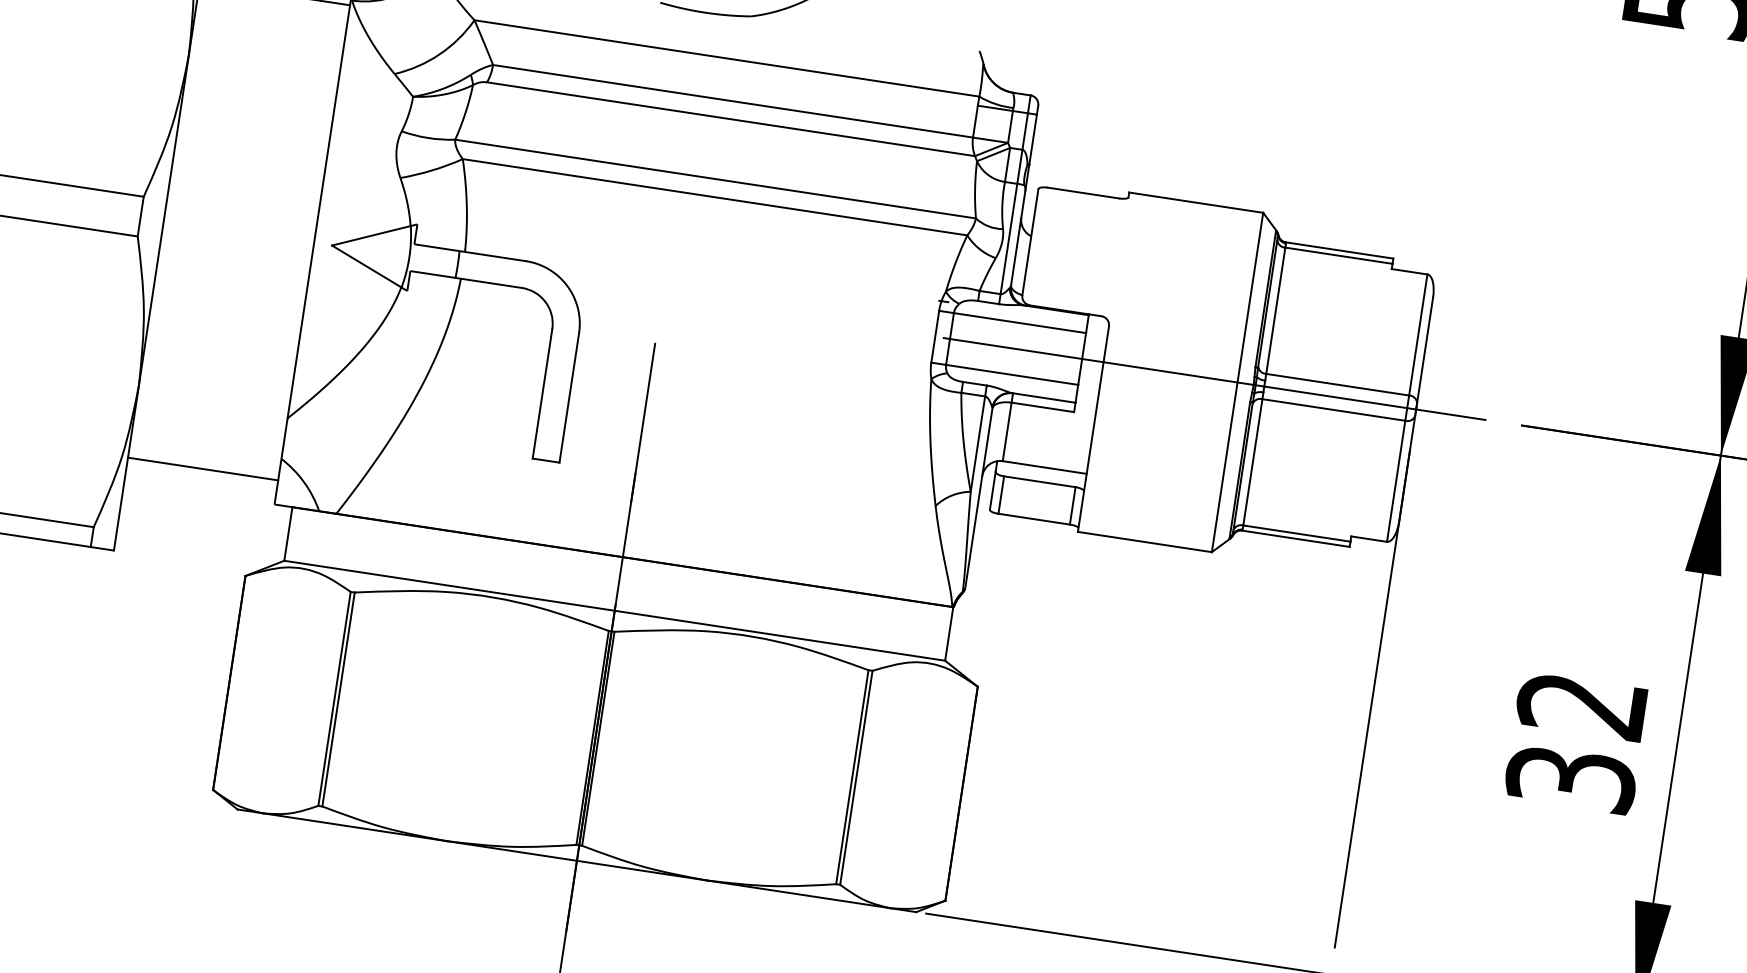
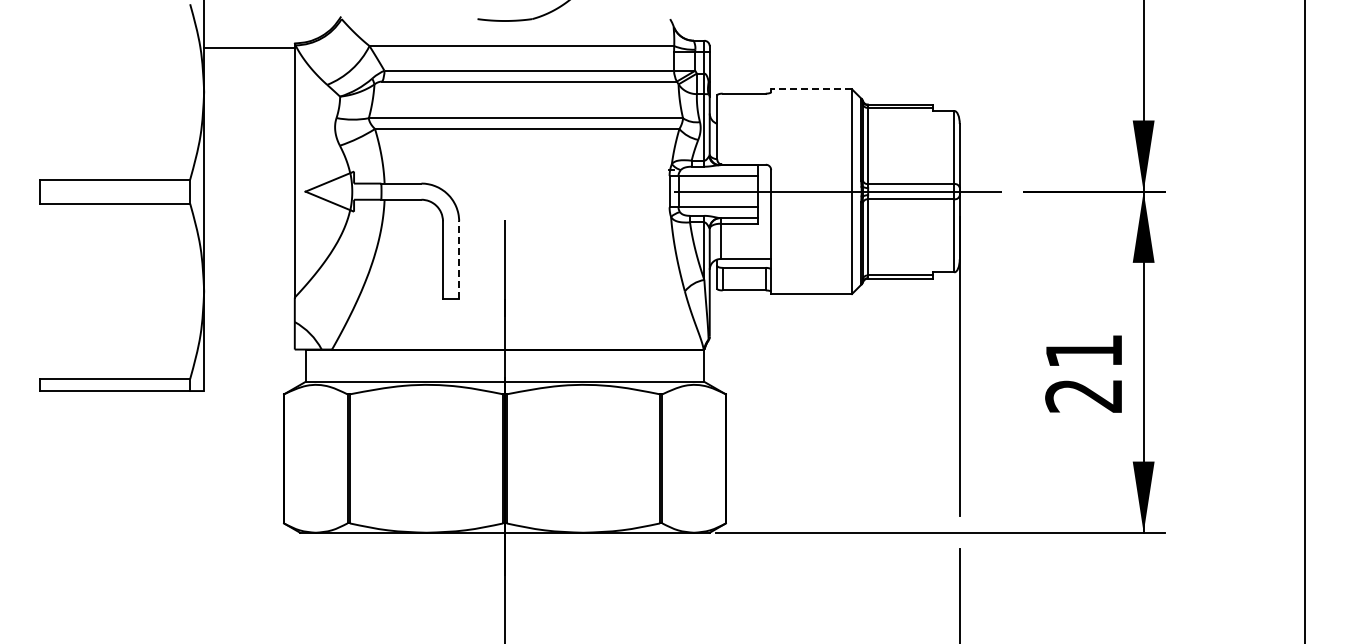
line: (1196, 203) -> (811, 89), solid -> dashed
line: (570, 396) -> (459, 259), solid -> dashed
line: (203, 469) -> (249, 335), removed
text: (1577, 742) -> (1084, 373), 32 -> 21

